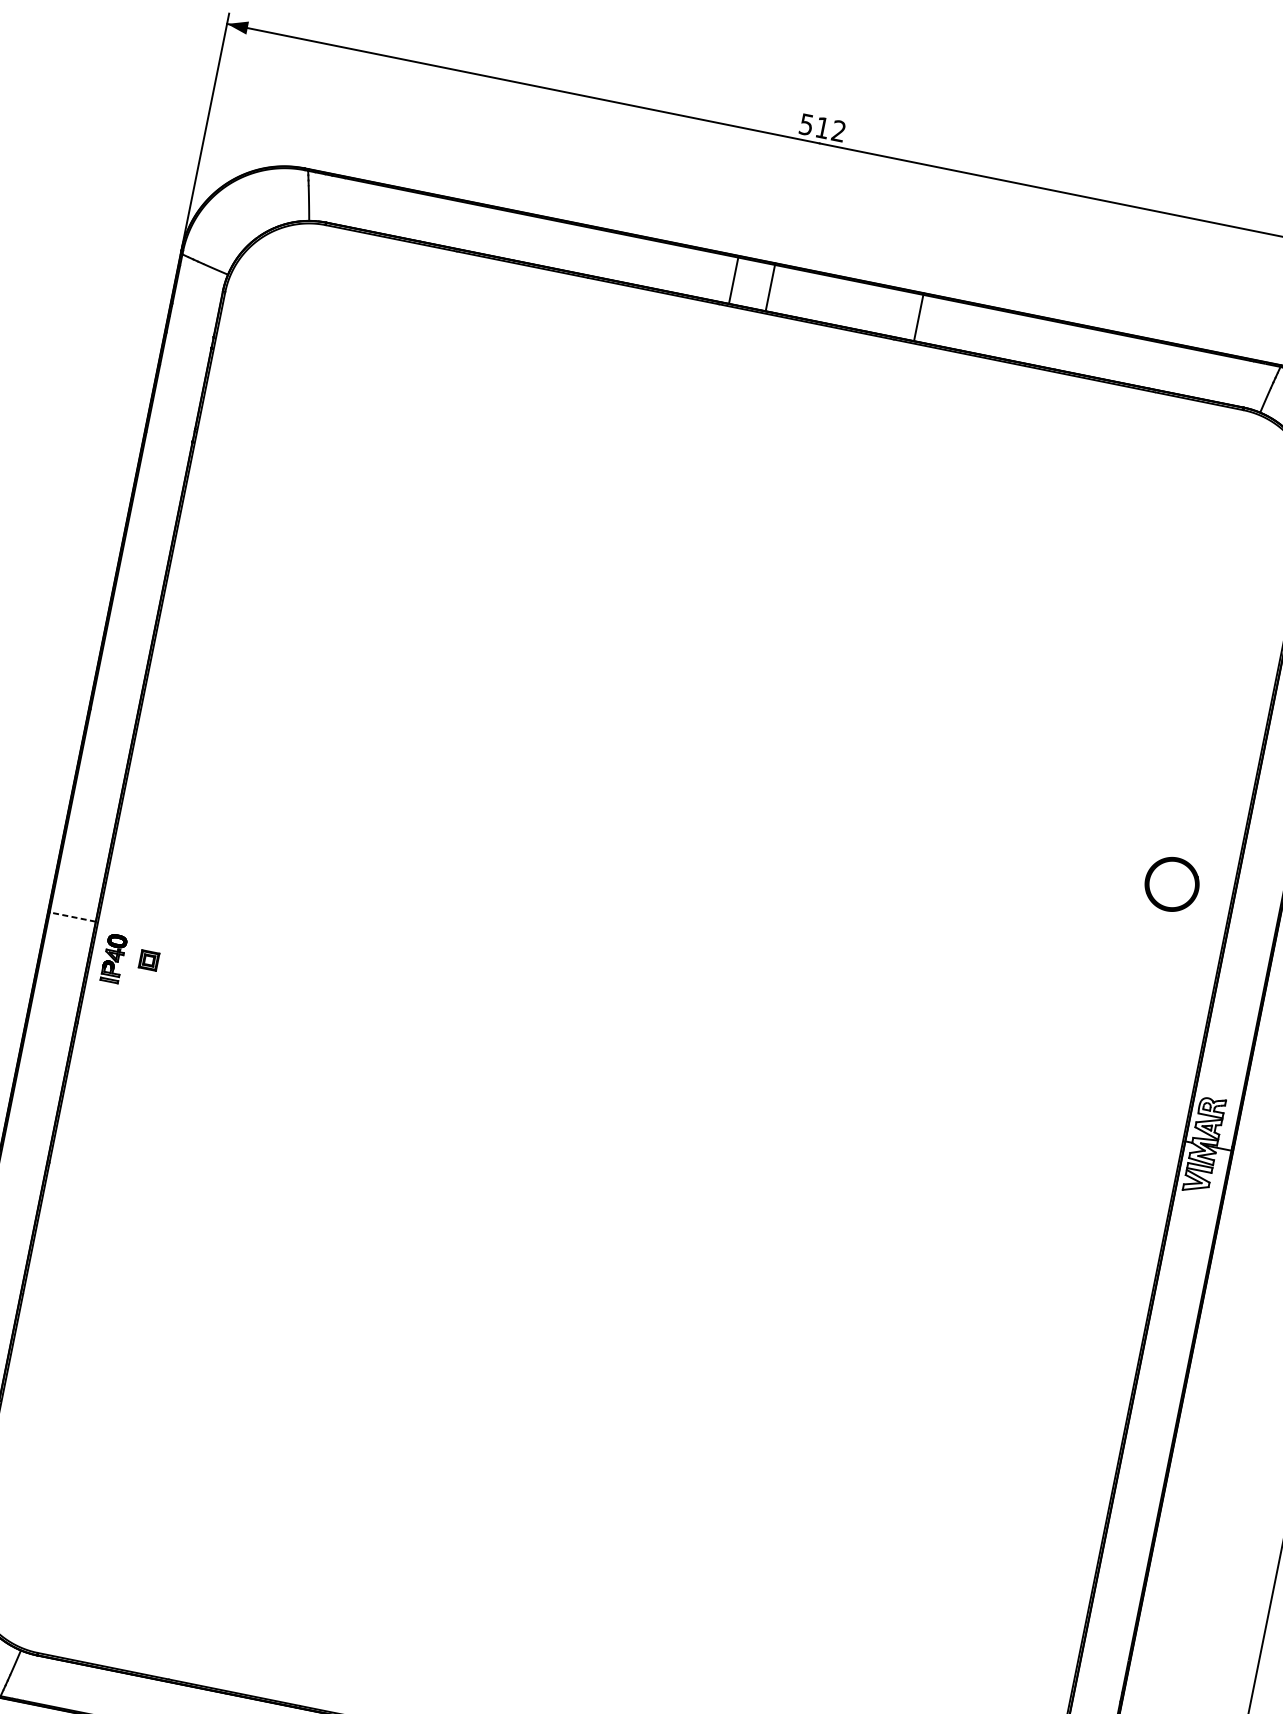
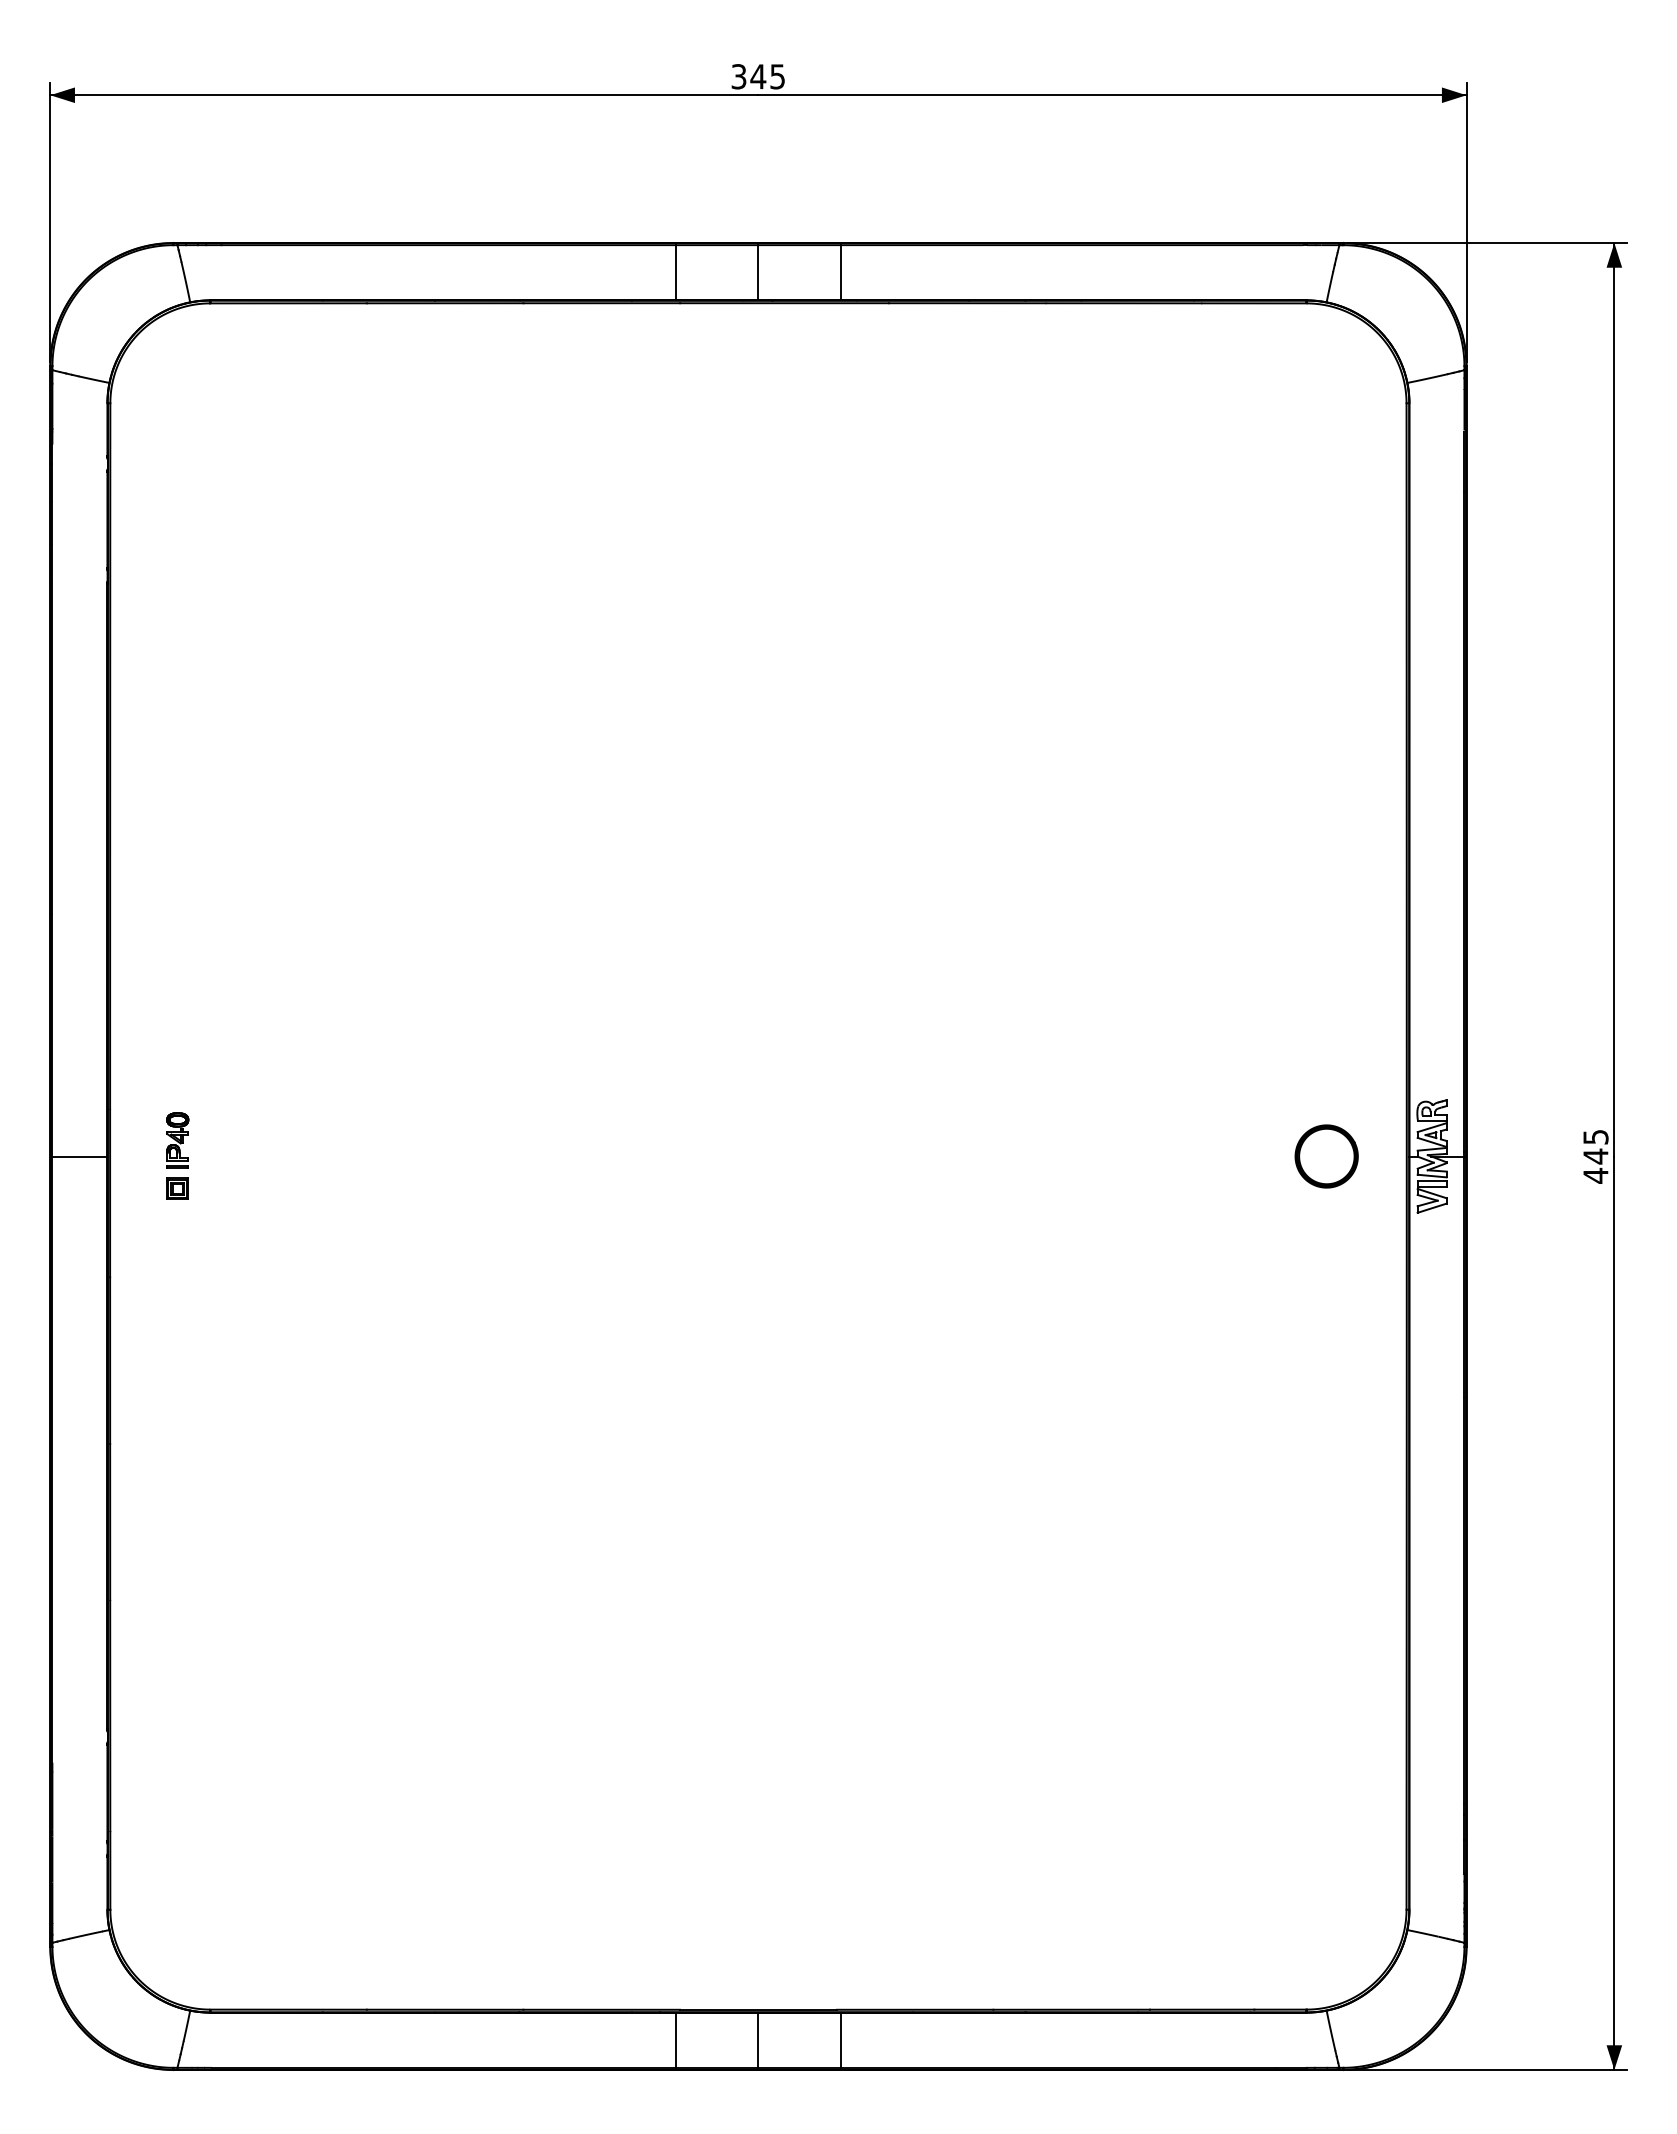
text: (822, 127) -> (758, 76), 512 -> 345
line: (733, 280) -> (758, 272), moved
line: (770, 287) -> (676, 271), moved
line: (918, 316) -> (840, 271), moved
part: (1171, 884) -> (1326, 1156), moved
line: (71, 916) -> (78, 1156), dashed -> solid
part: (113, 958) -> (177, 1140), moved

